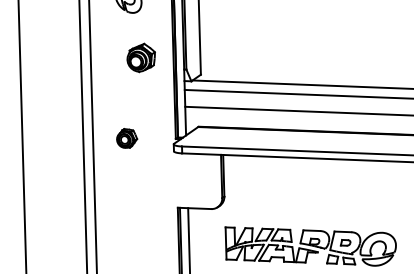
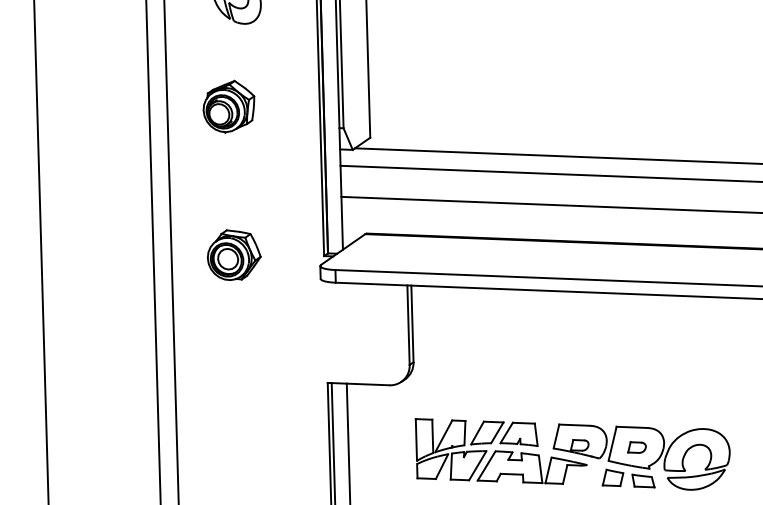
part: (140, 57) -> (227, 105), moved
part: (126, 138) -> (233, 255), size x1.43

